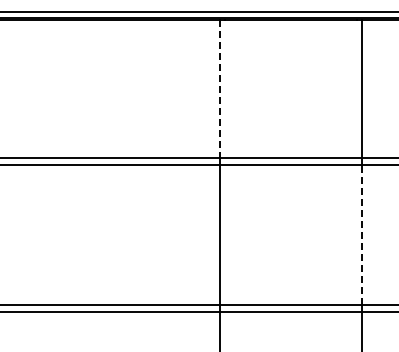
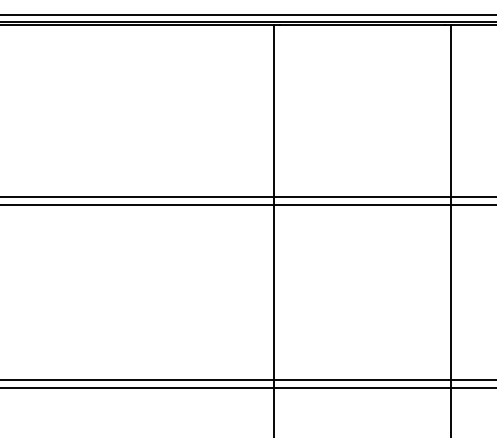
line: (220, 89) -> (274, 111), dashed -> solid
line: (362, 234) -> (451, 291), dashed -> solid

